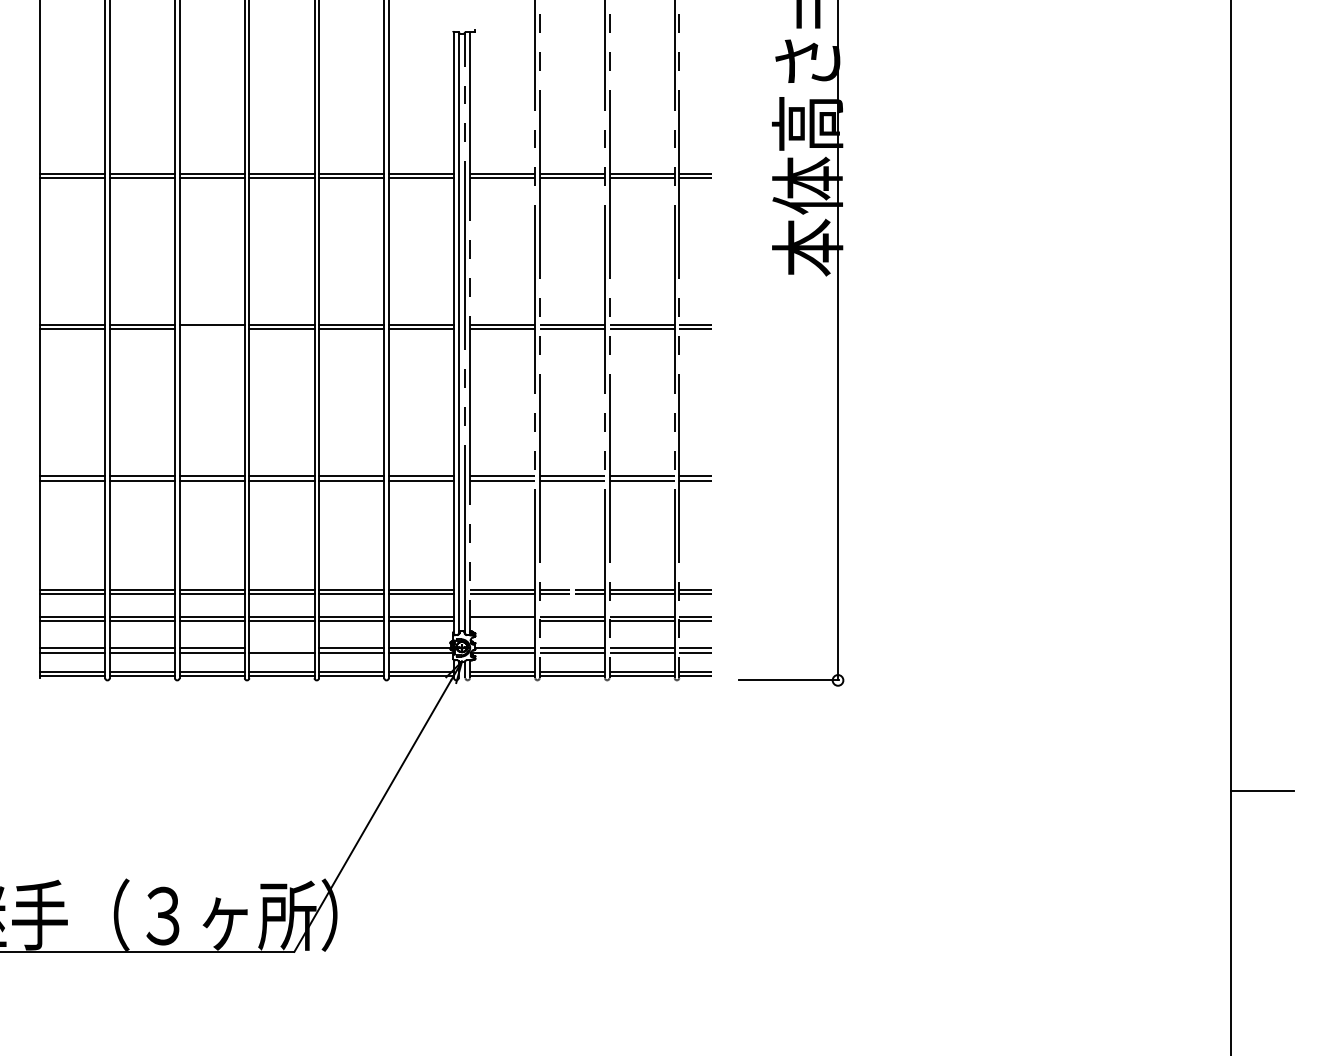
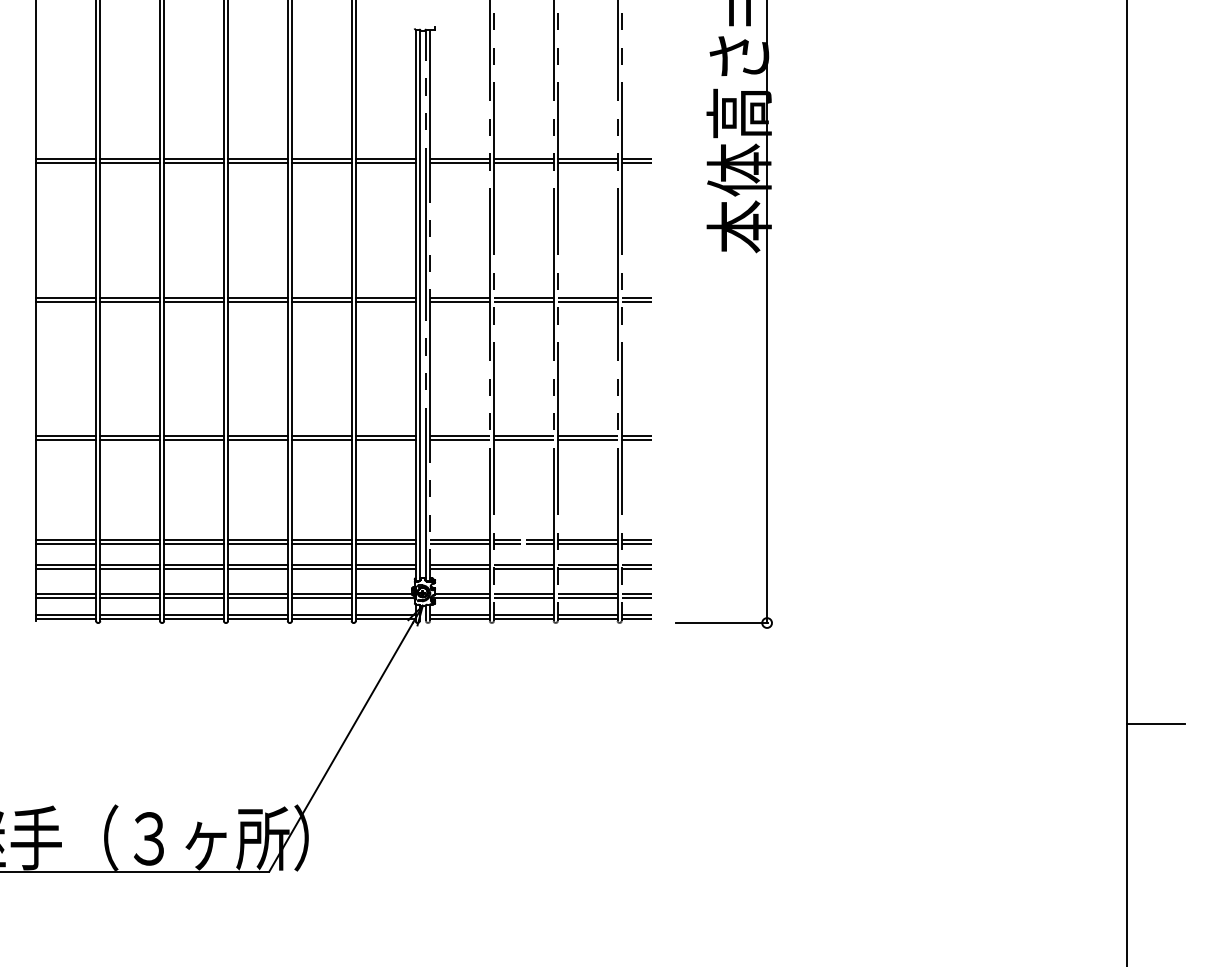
line: (211, 329) -> (193, 301), added
line: (502, 621) -> (459, 569), added
line: (281, 648) -> (257, 593), added

